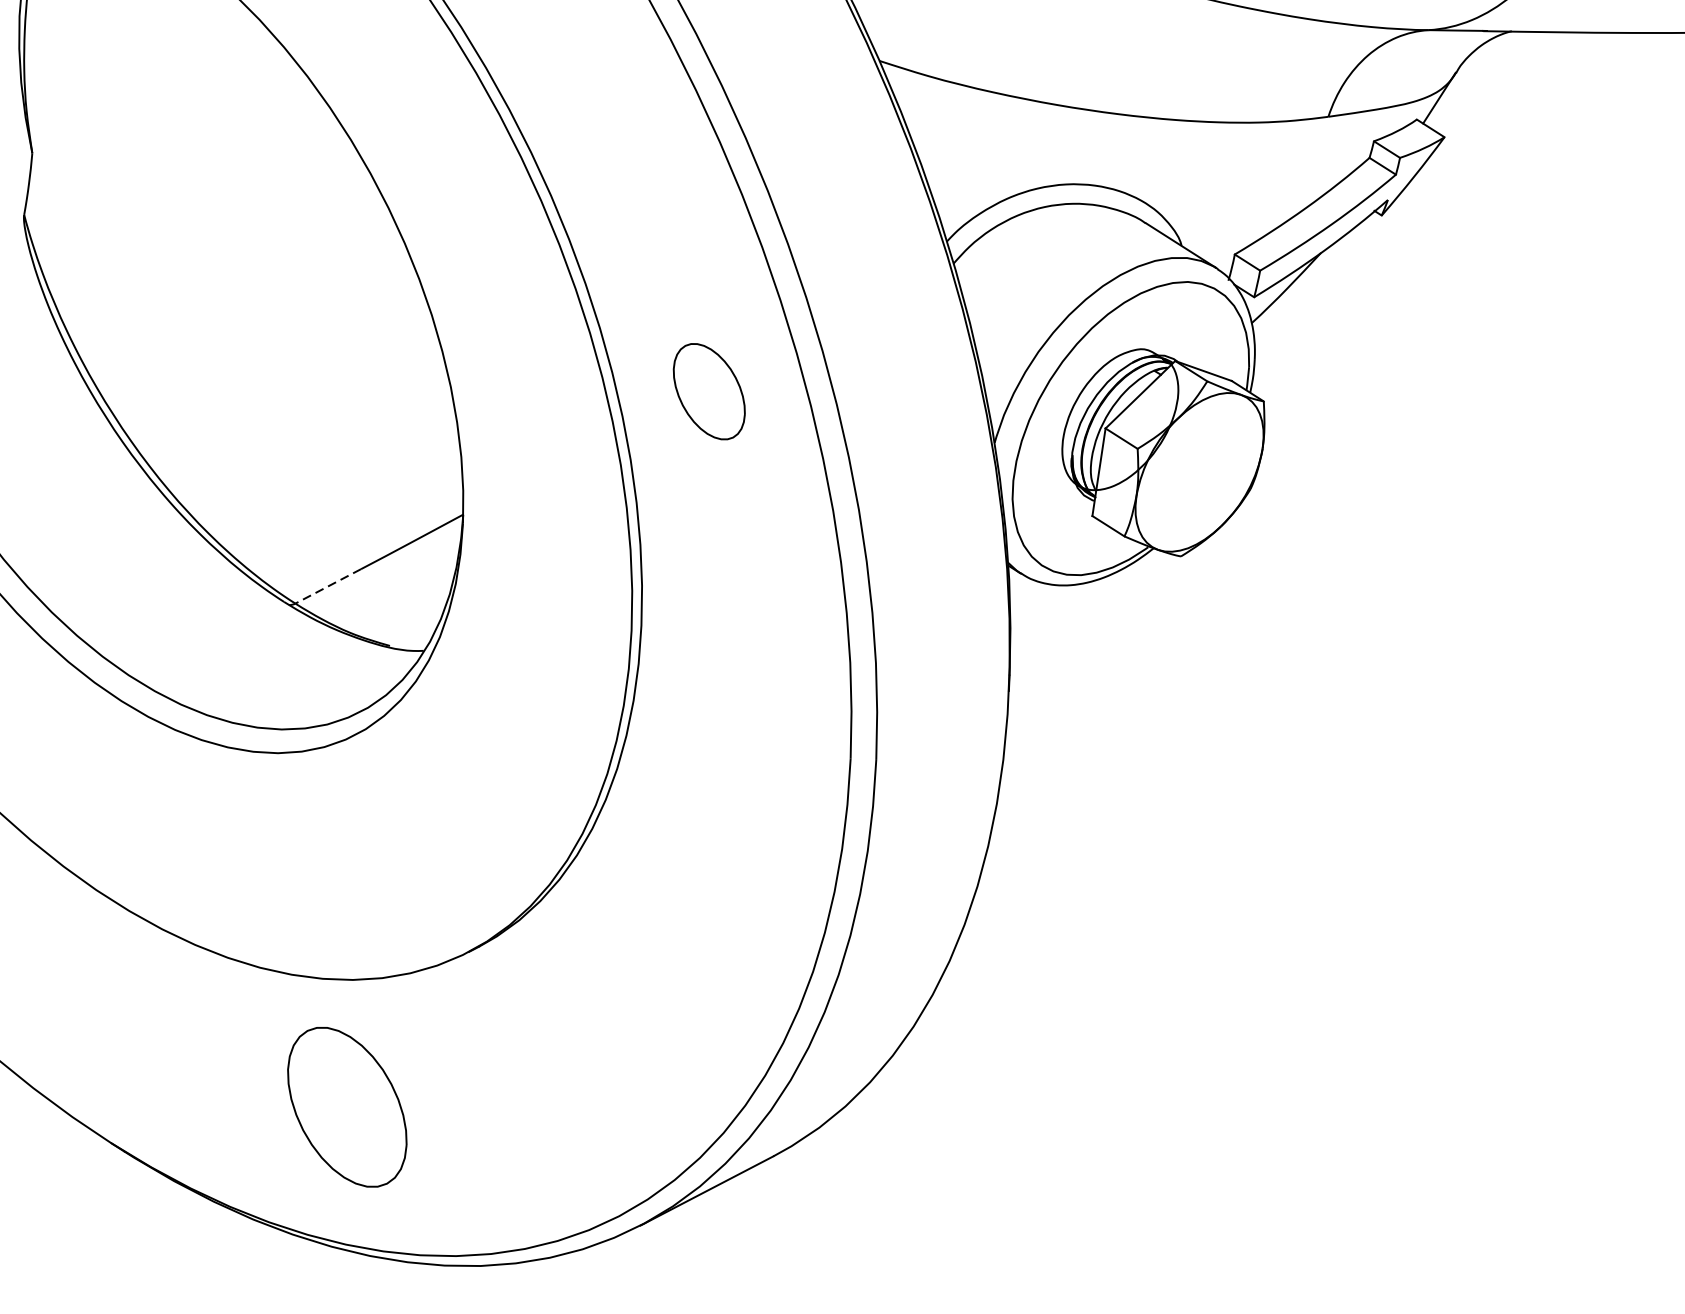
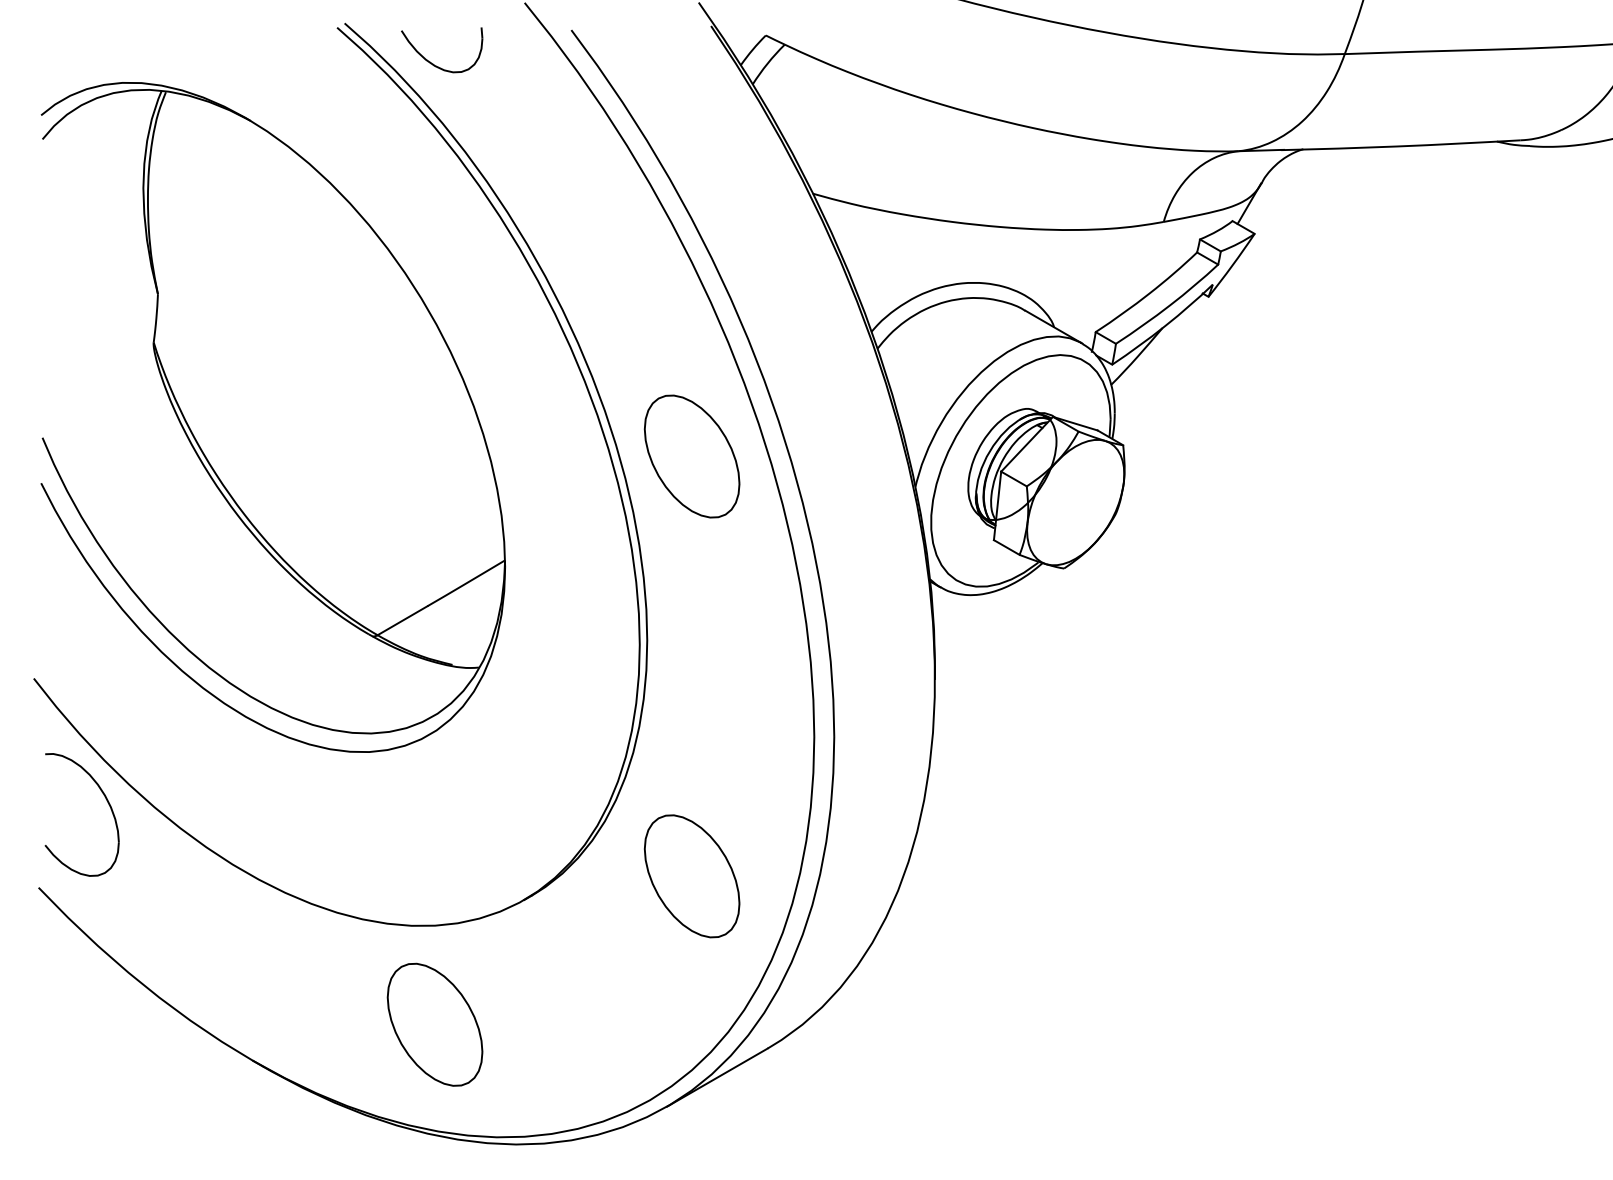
part: (708, 391) -> (691, 456), size x1.67
line: (328, 586) -> (402, 620), dashed -> solid
part: (685, 931) -> (691, 876), added

